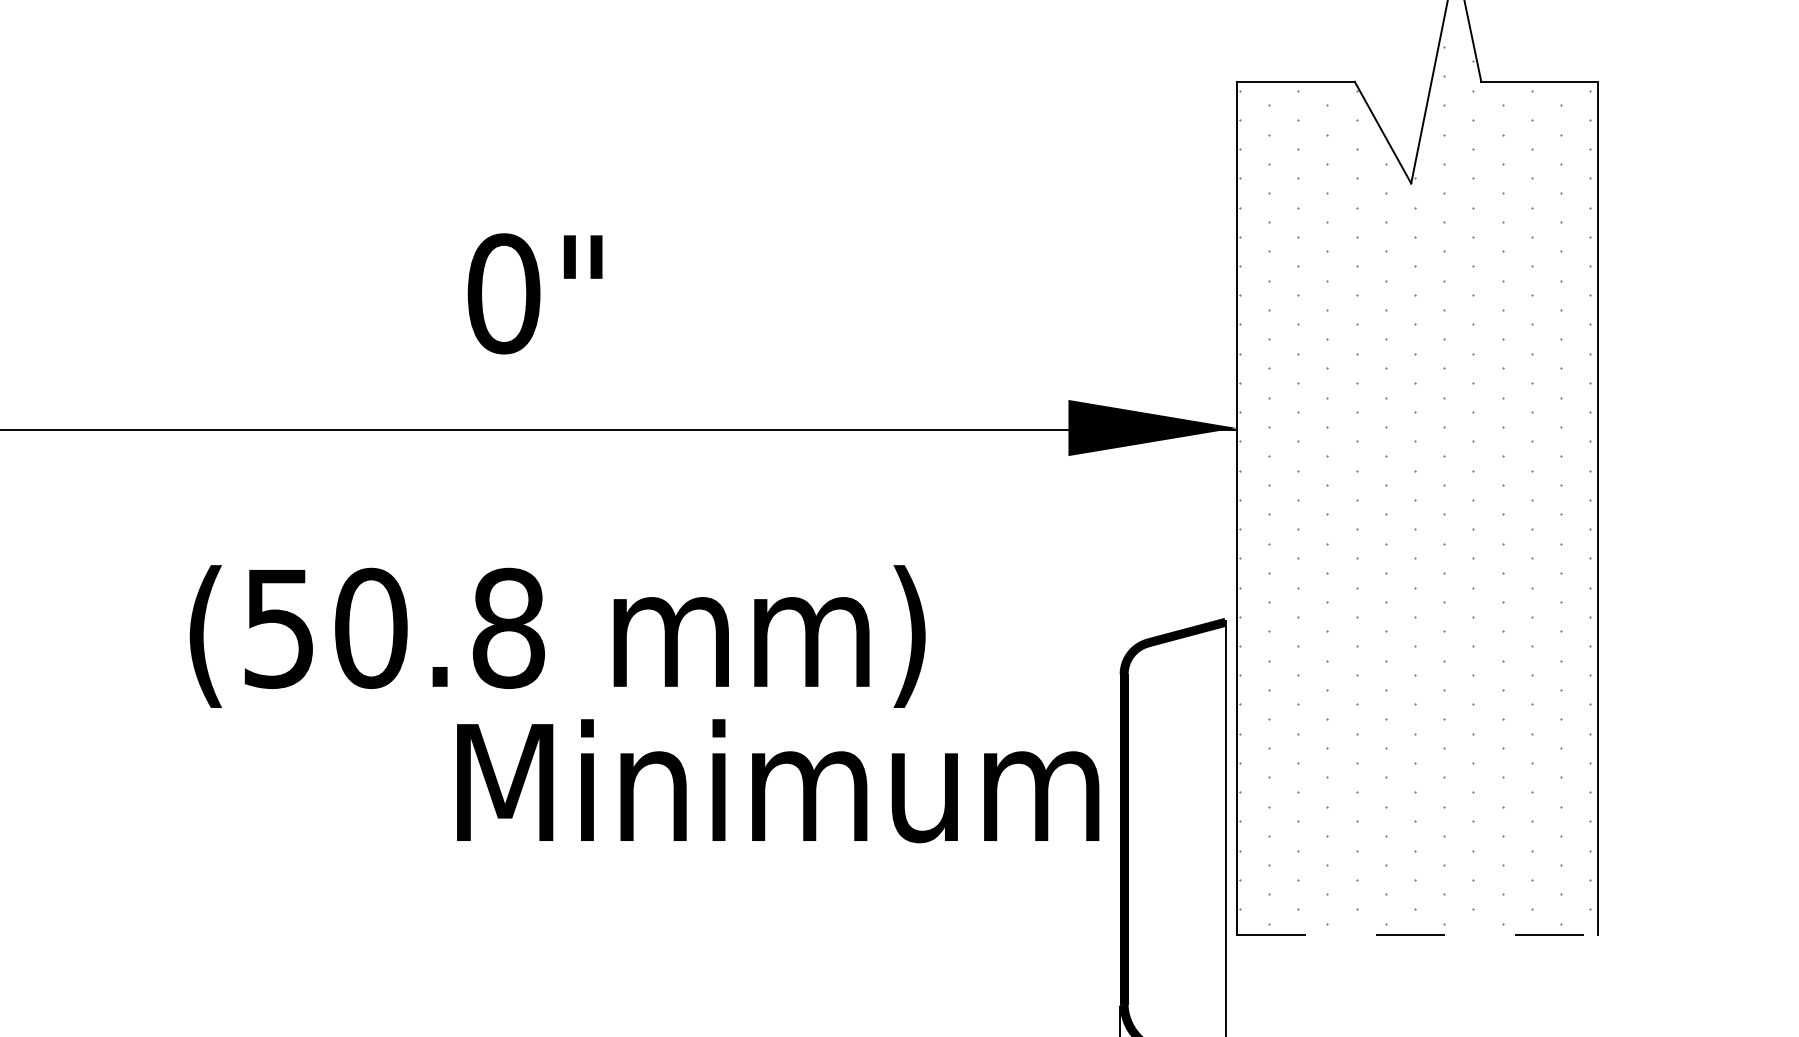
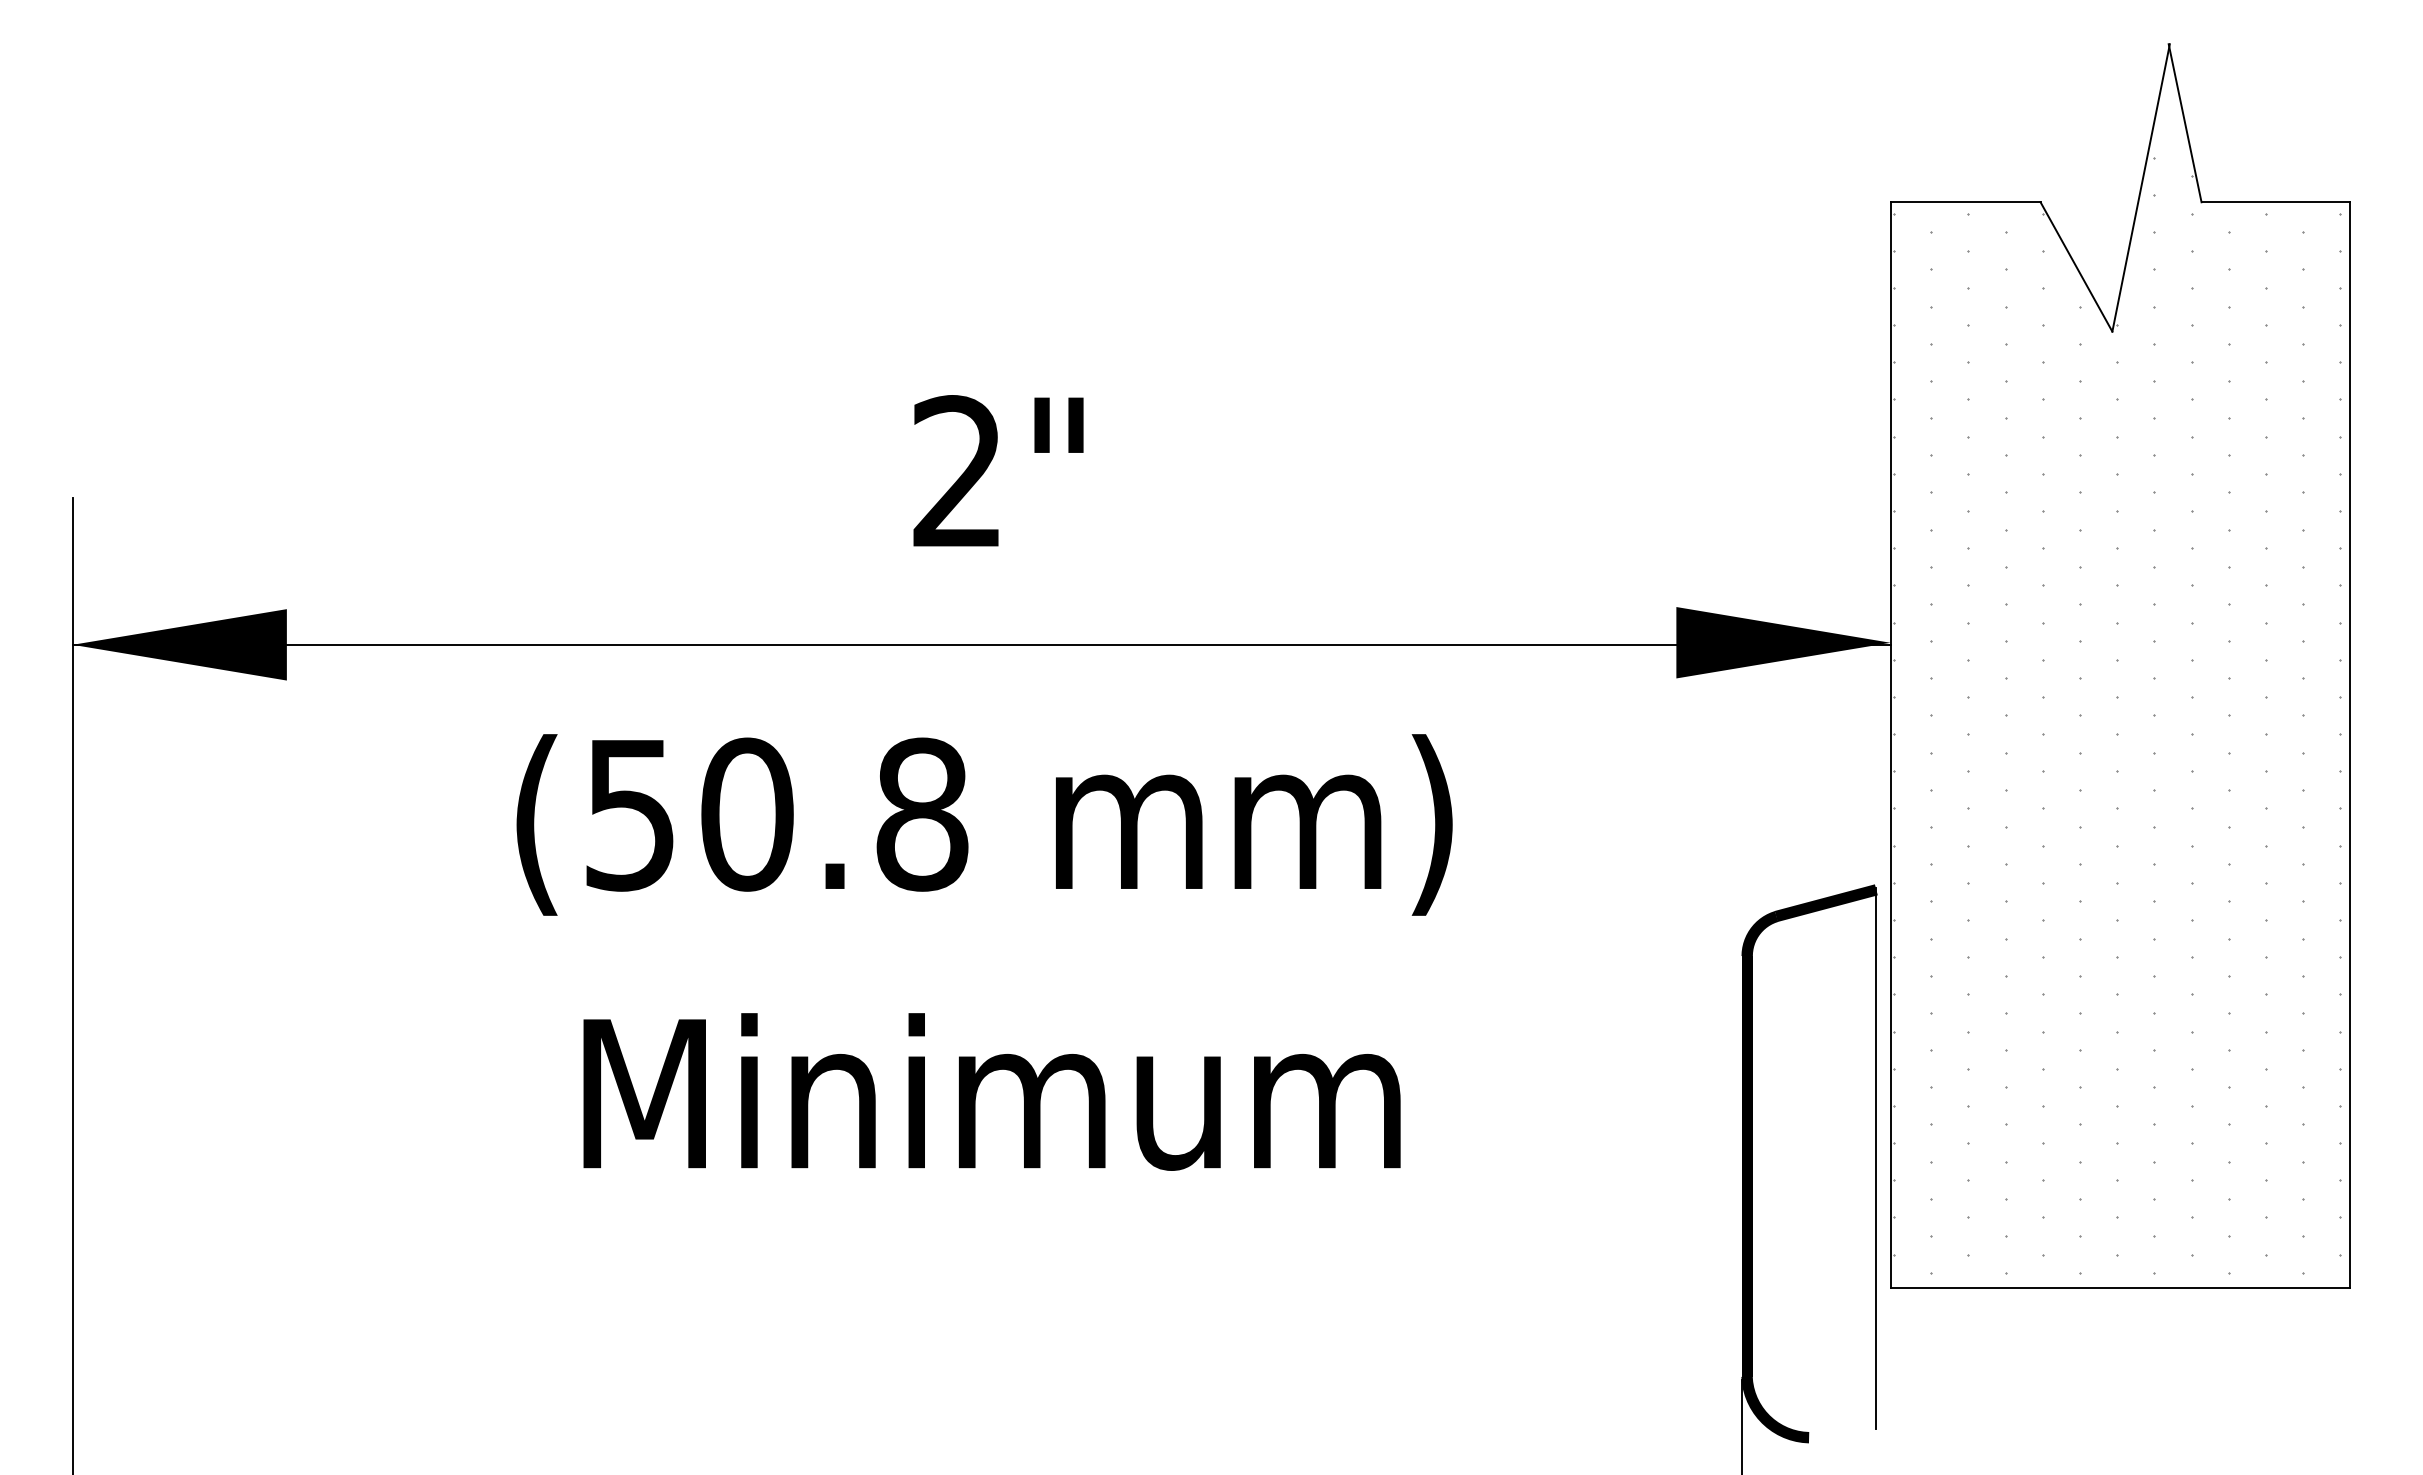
text: (504, 294) -> (958, 472), 0" -> 2"
text: (557, 636) -> (984, 824), moved
text: (777, 780) -> (991, 1091), moved
line: (1417, 935) -> (2120, 1288), dashed -> solid

